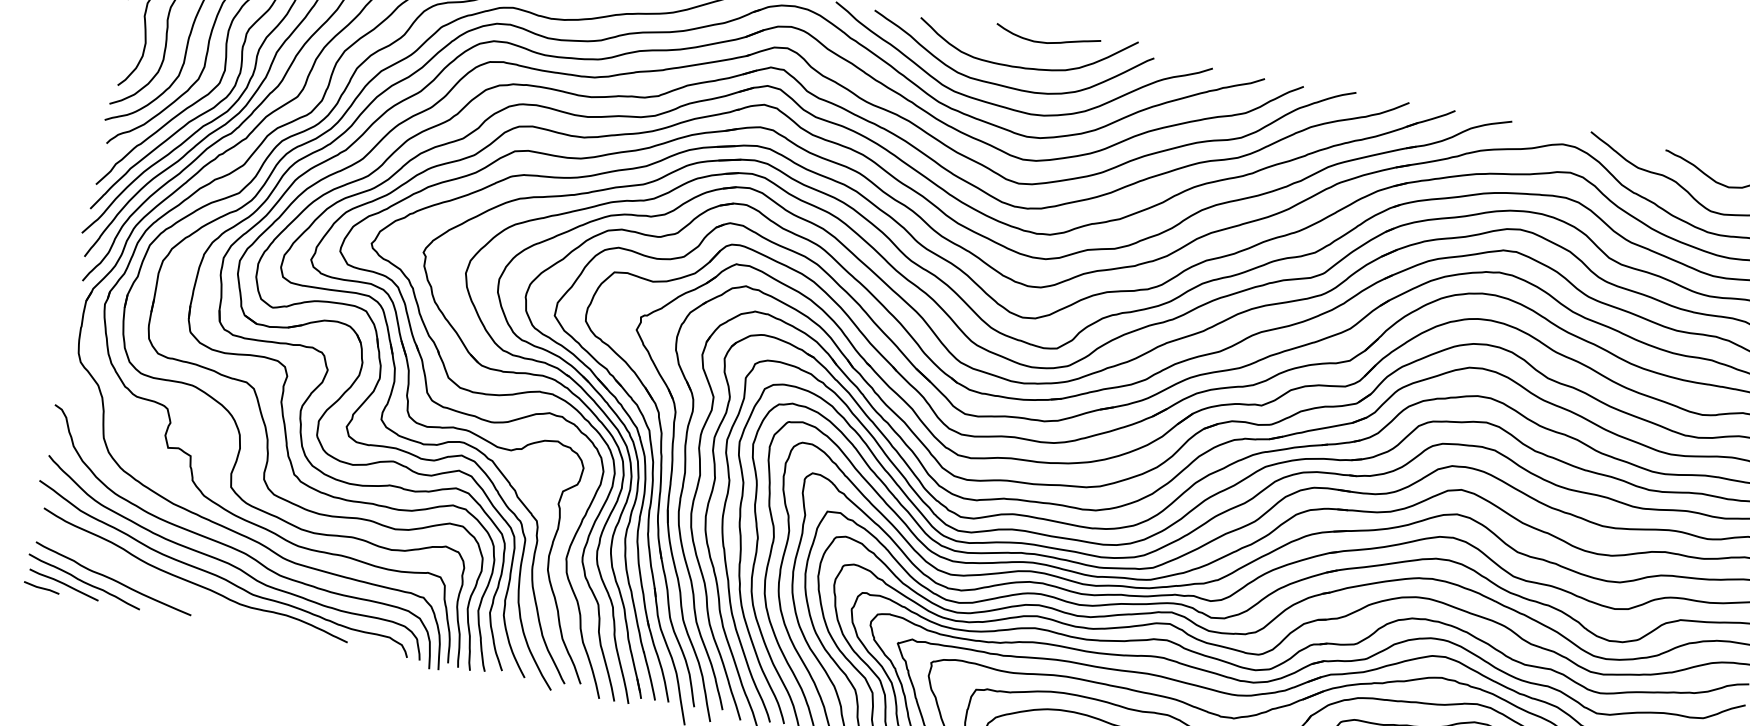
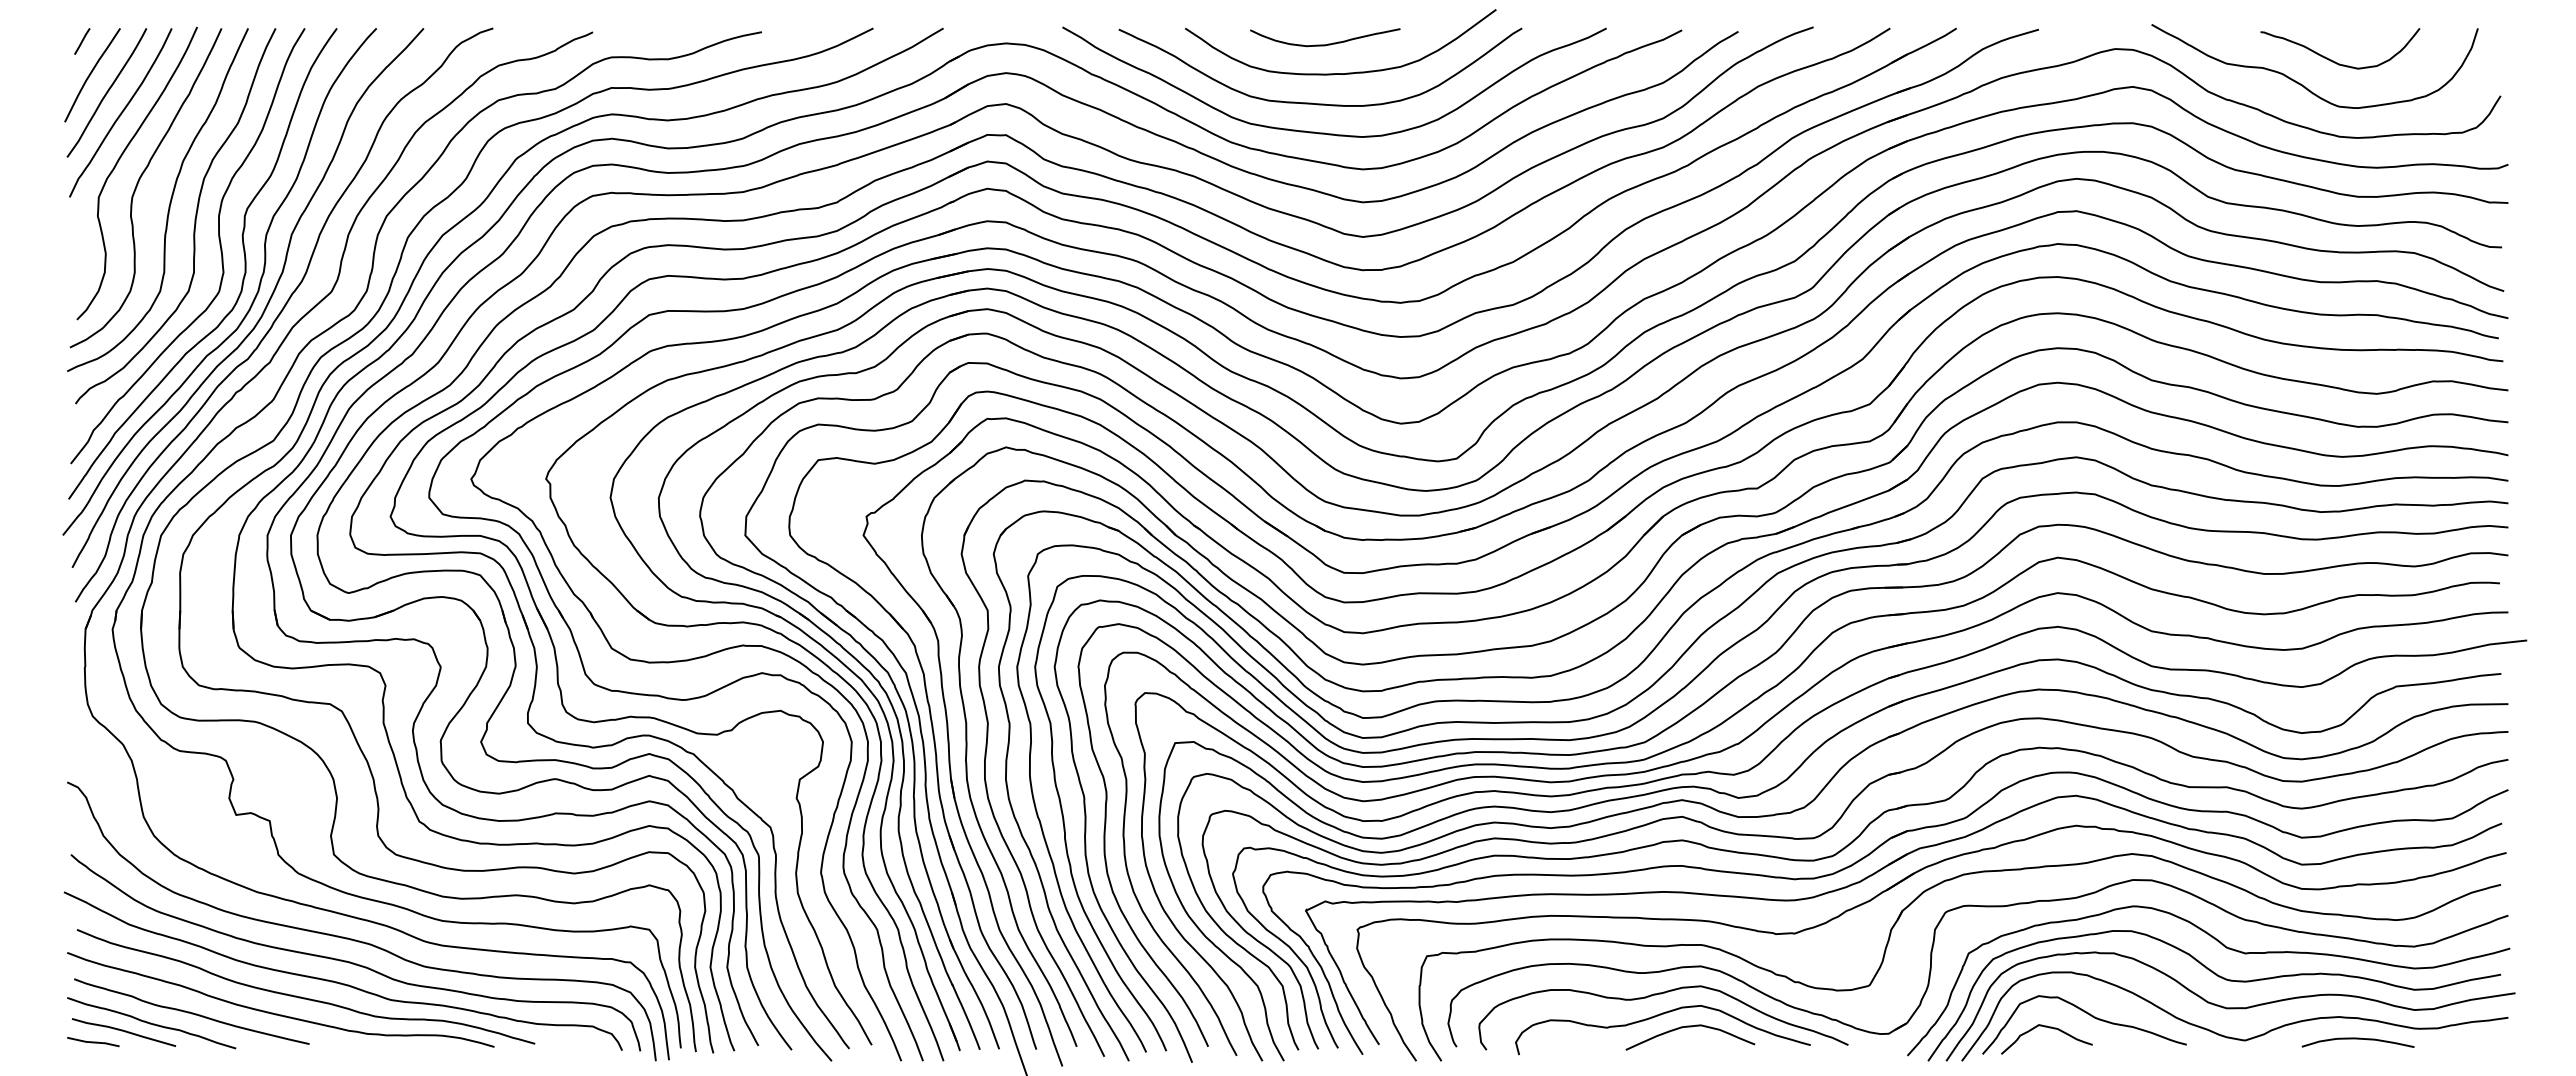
curve: (1049, 42) -> (1328, 43), moved
curve: (172, 590) -> (277, 1013), added

